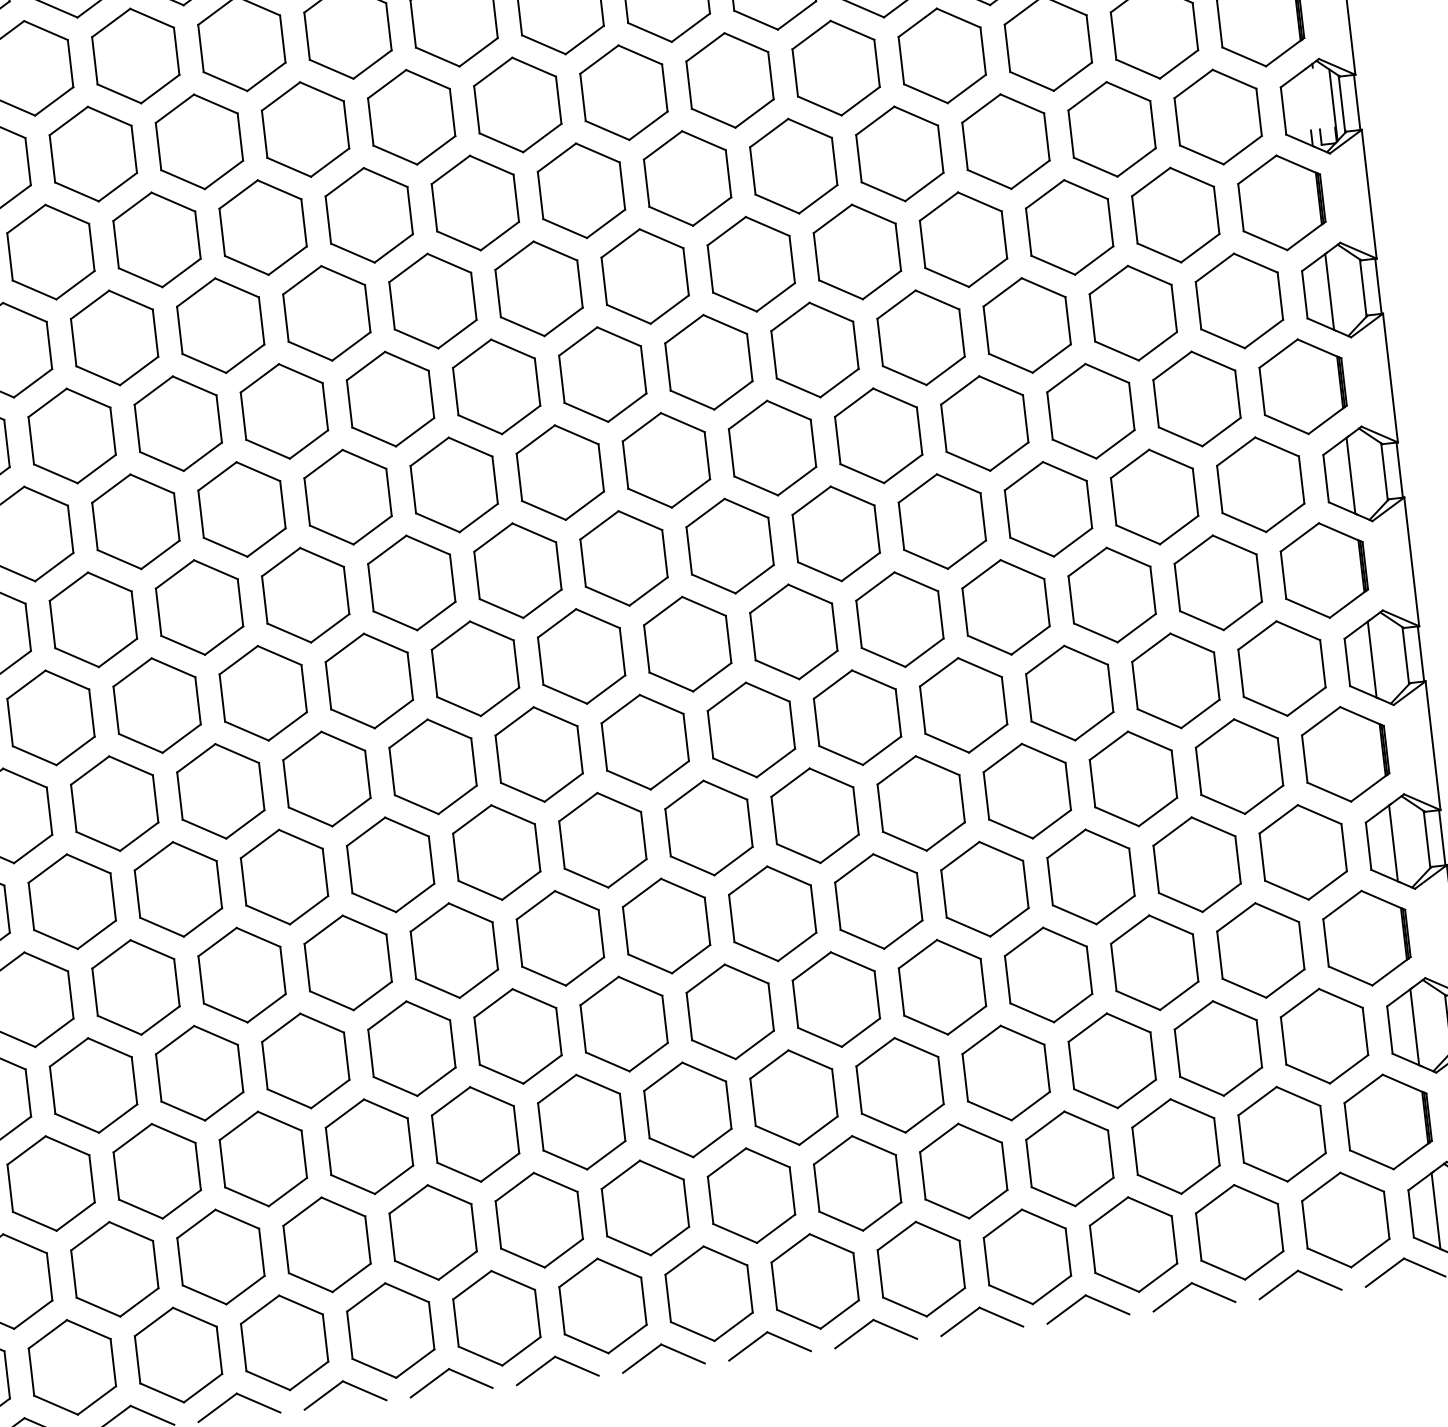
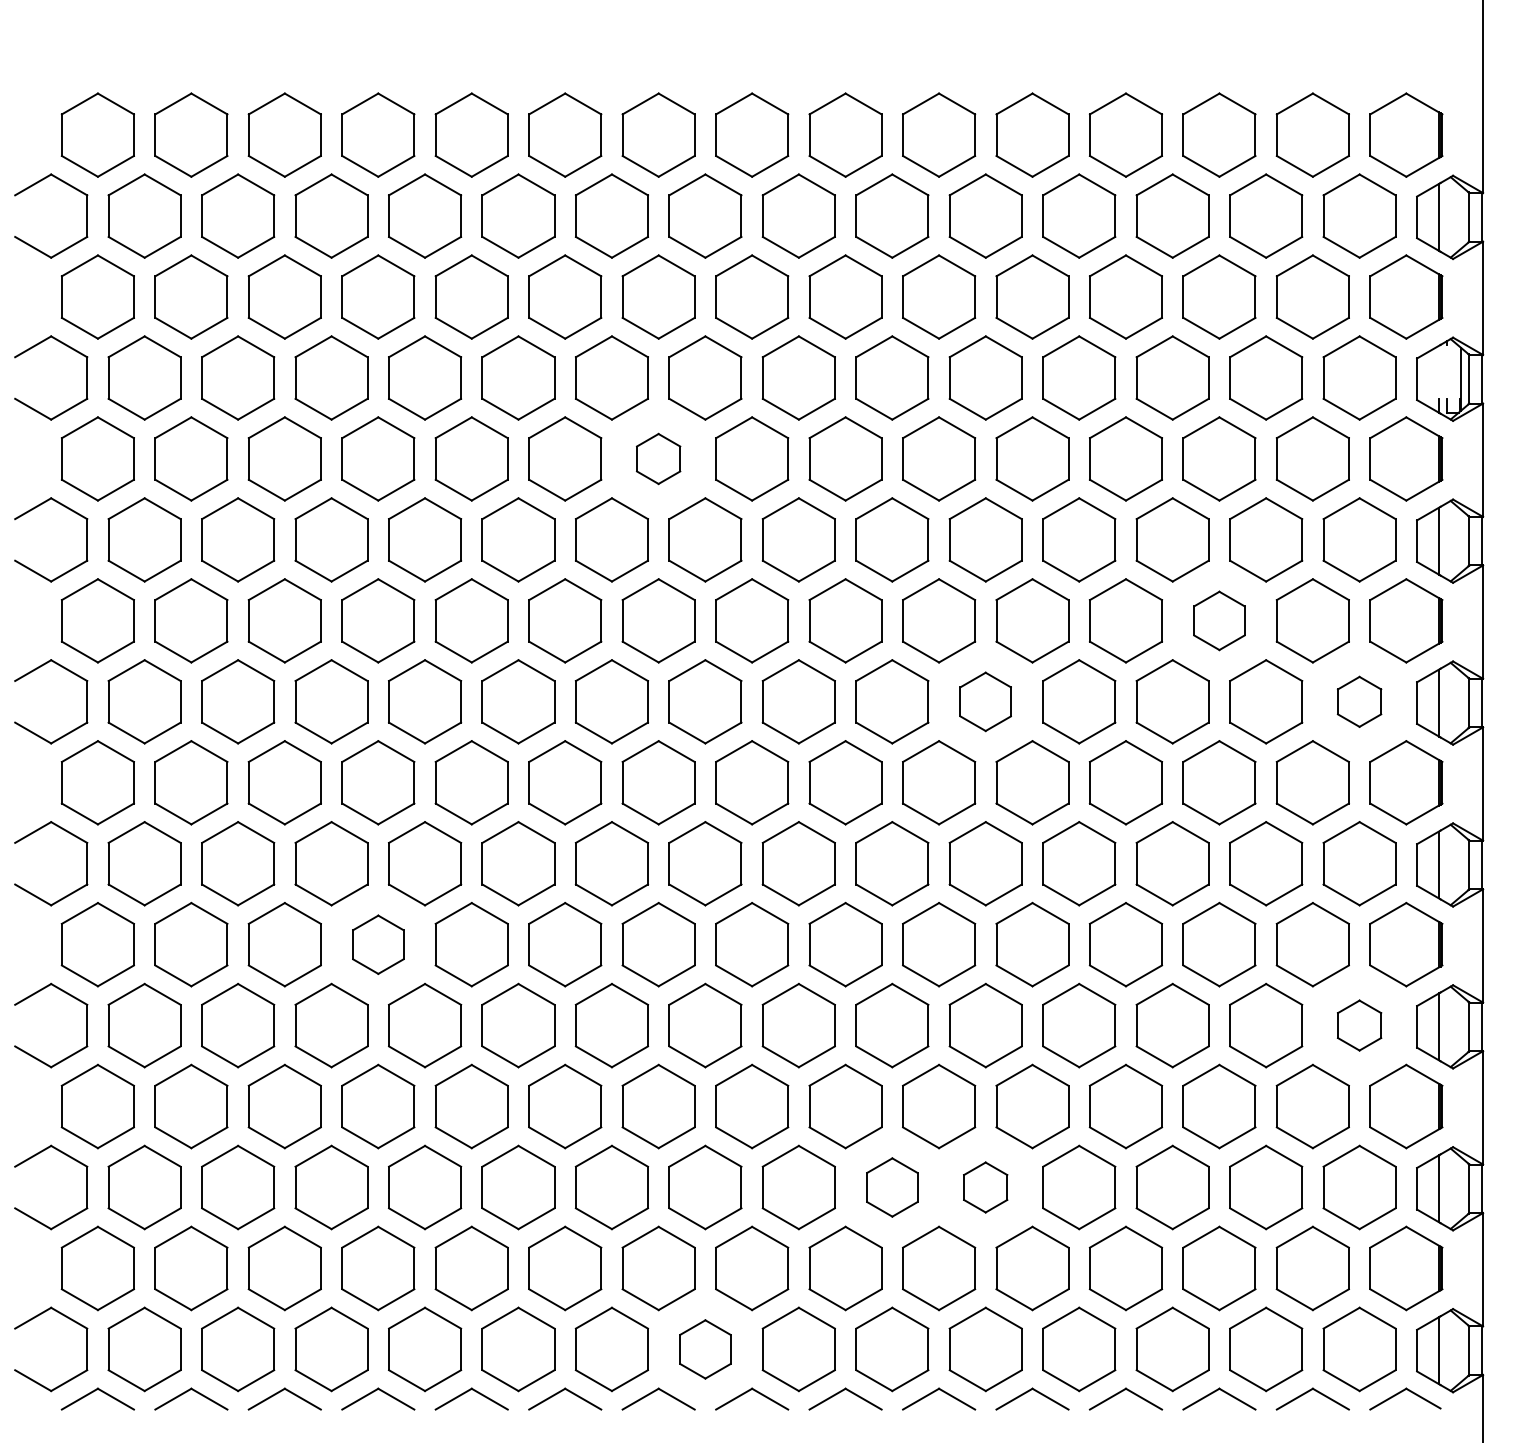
part: (432, 300) -> (658, 458), size x0.6
part: (1090, 410) -> (1219, 620), size x0.7
part: (1260, 484) -> (1359, 701), size x0.6
part: (835, 533) -> (985, 701), size x0.7
part: (1303, 852) -> (1359, 1025), size x0.6
part: (178, 889) -> (378, 944), size x0.7
part: (899, 1085) -> (985, 1187), size x0.6
part: (794, 1097) -> (892, 1187), size x0.7
part: (603, 1306) -> (705, 1349), size x0.7

